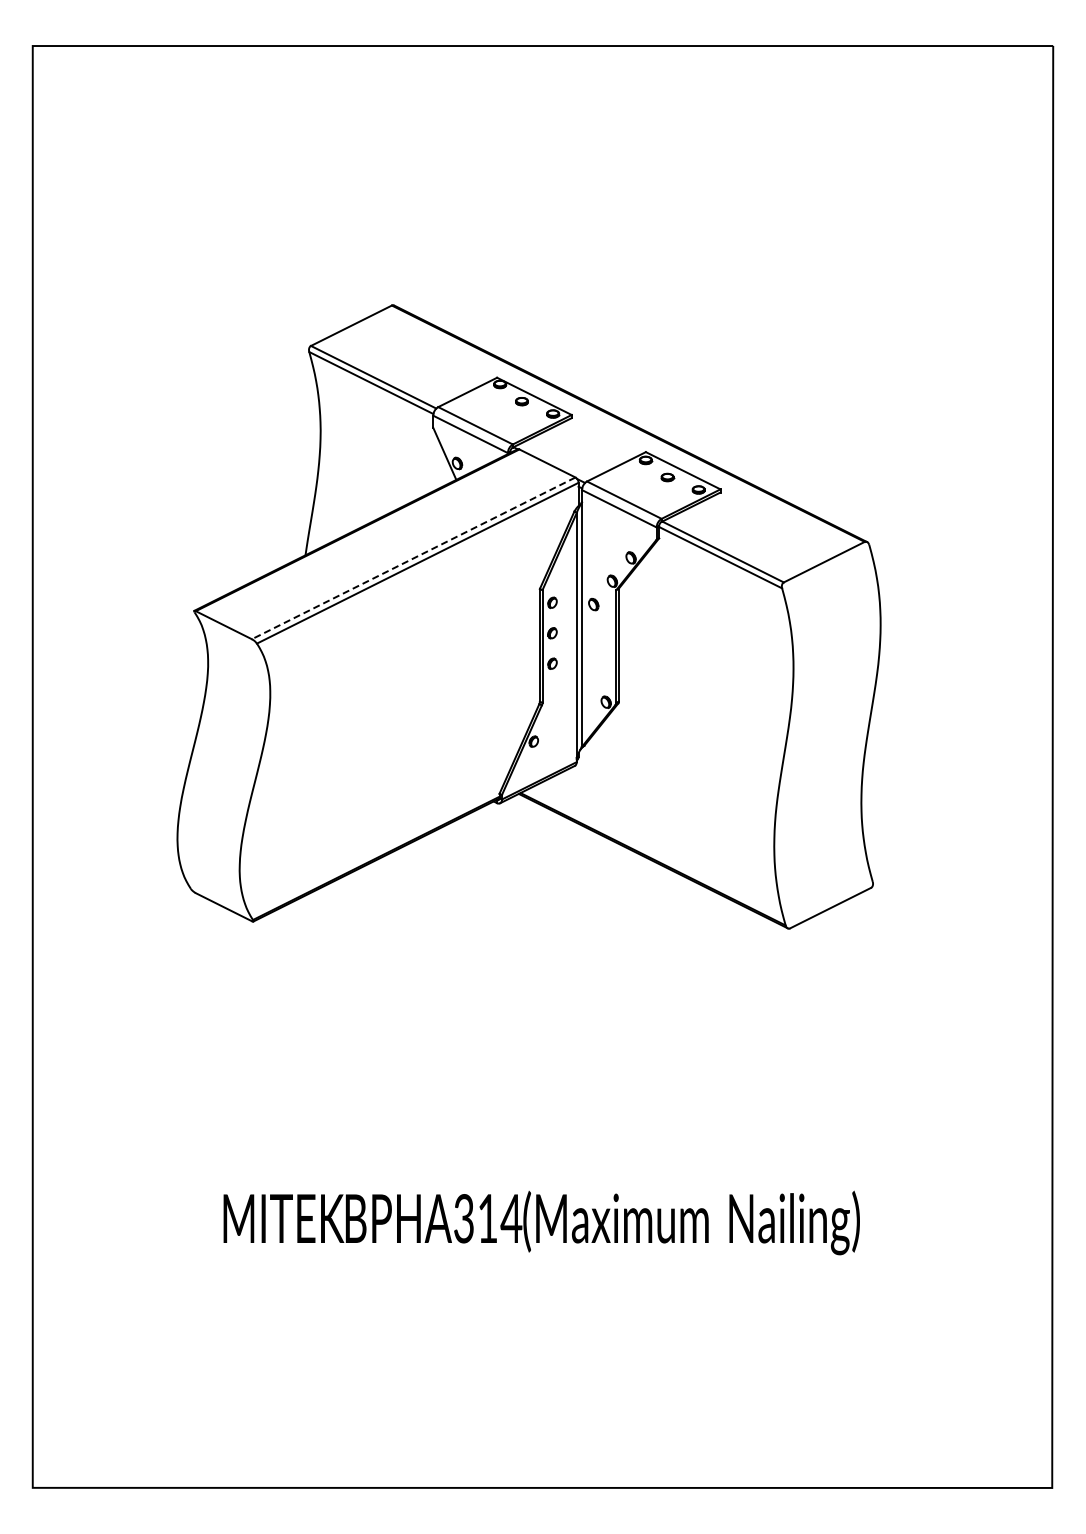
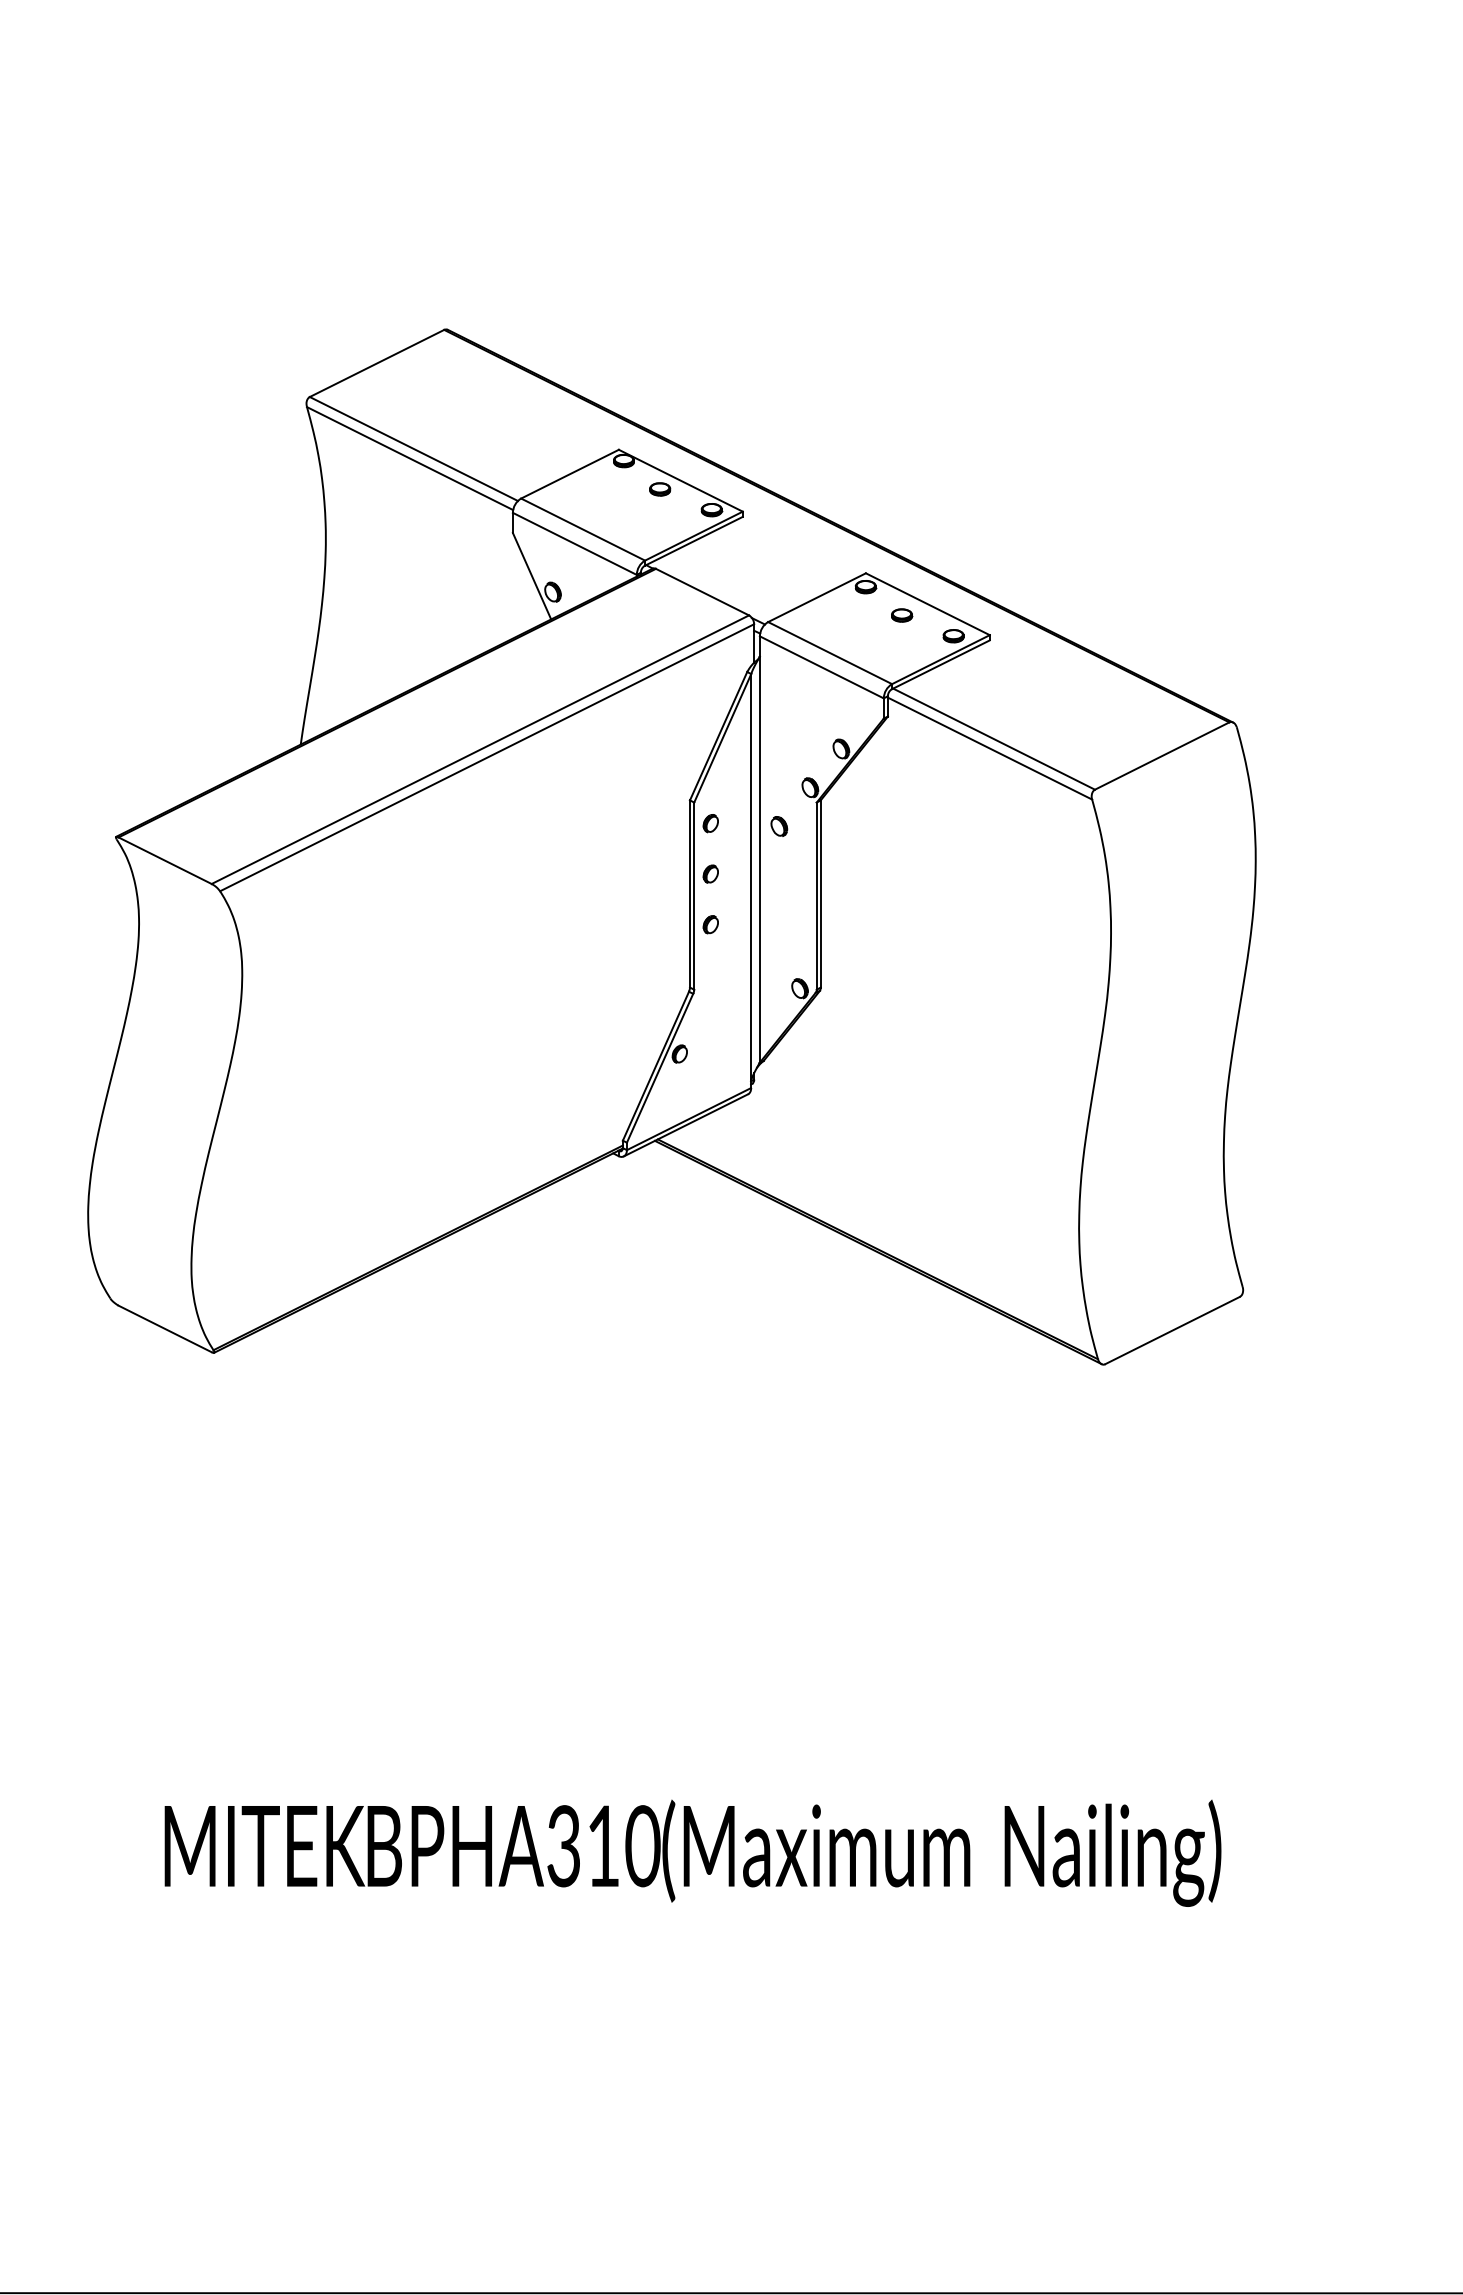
line: (413, 558) -> (480, 749), dashed -> solid
text: (511, 1218) -> (642, 1845), BPHA314 -> BPHA310

